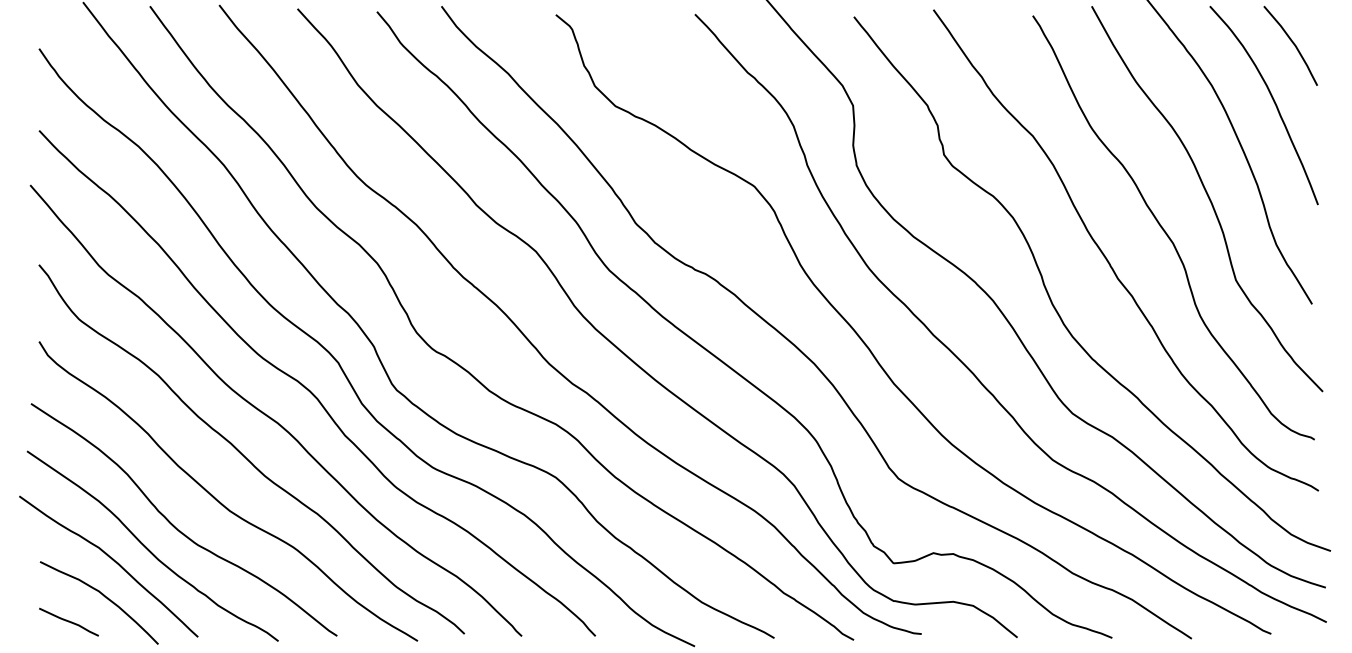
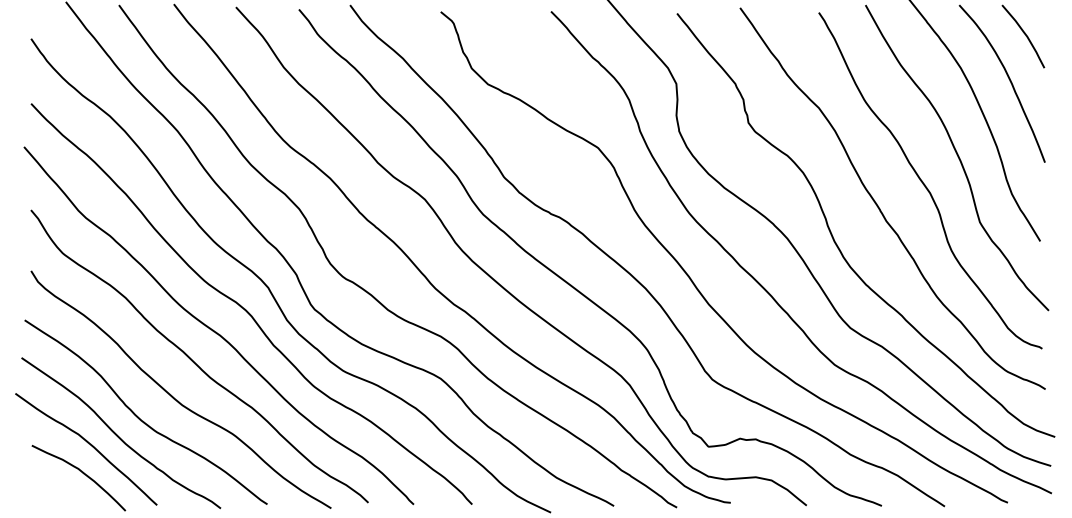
curve: (68, 621) -> (54, 492), removed

